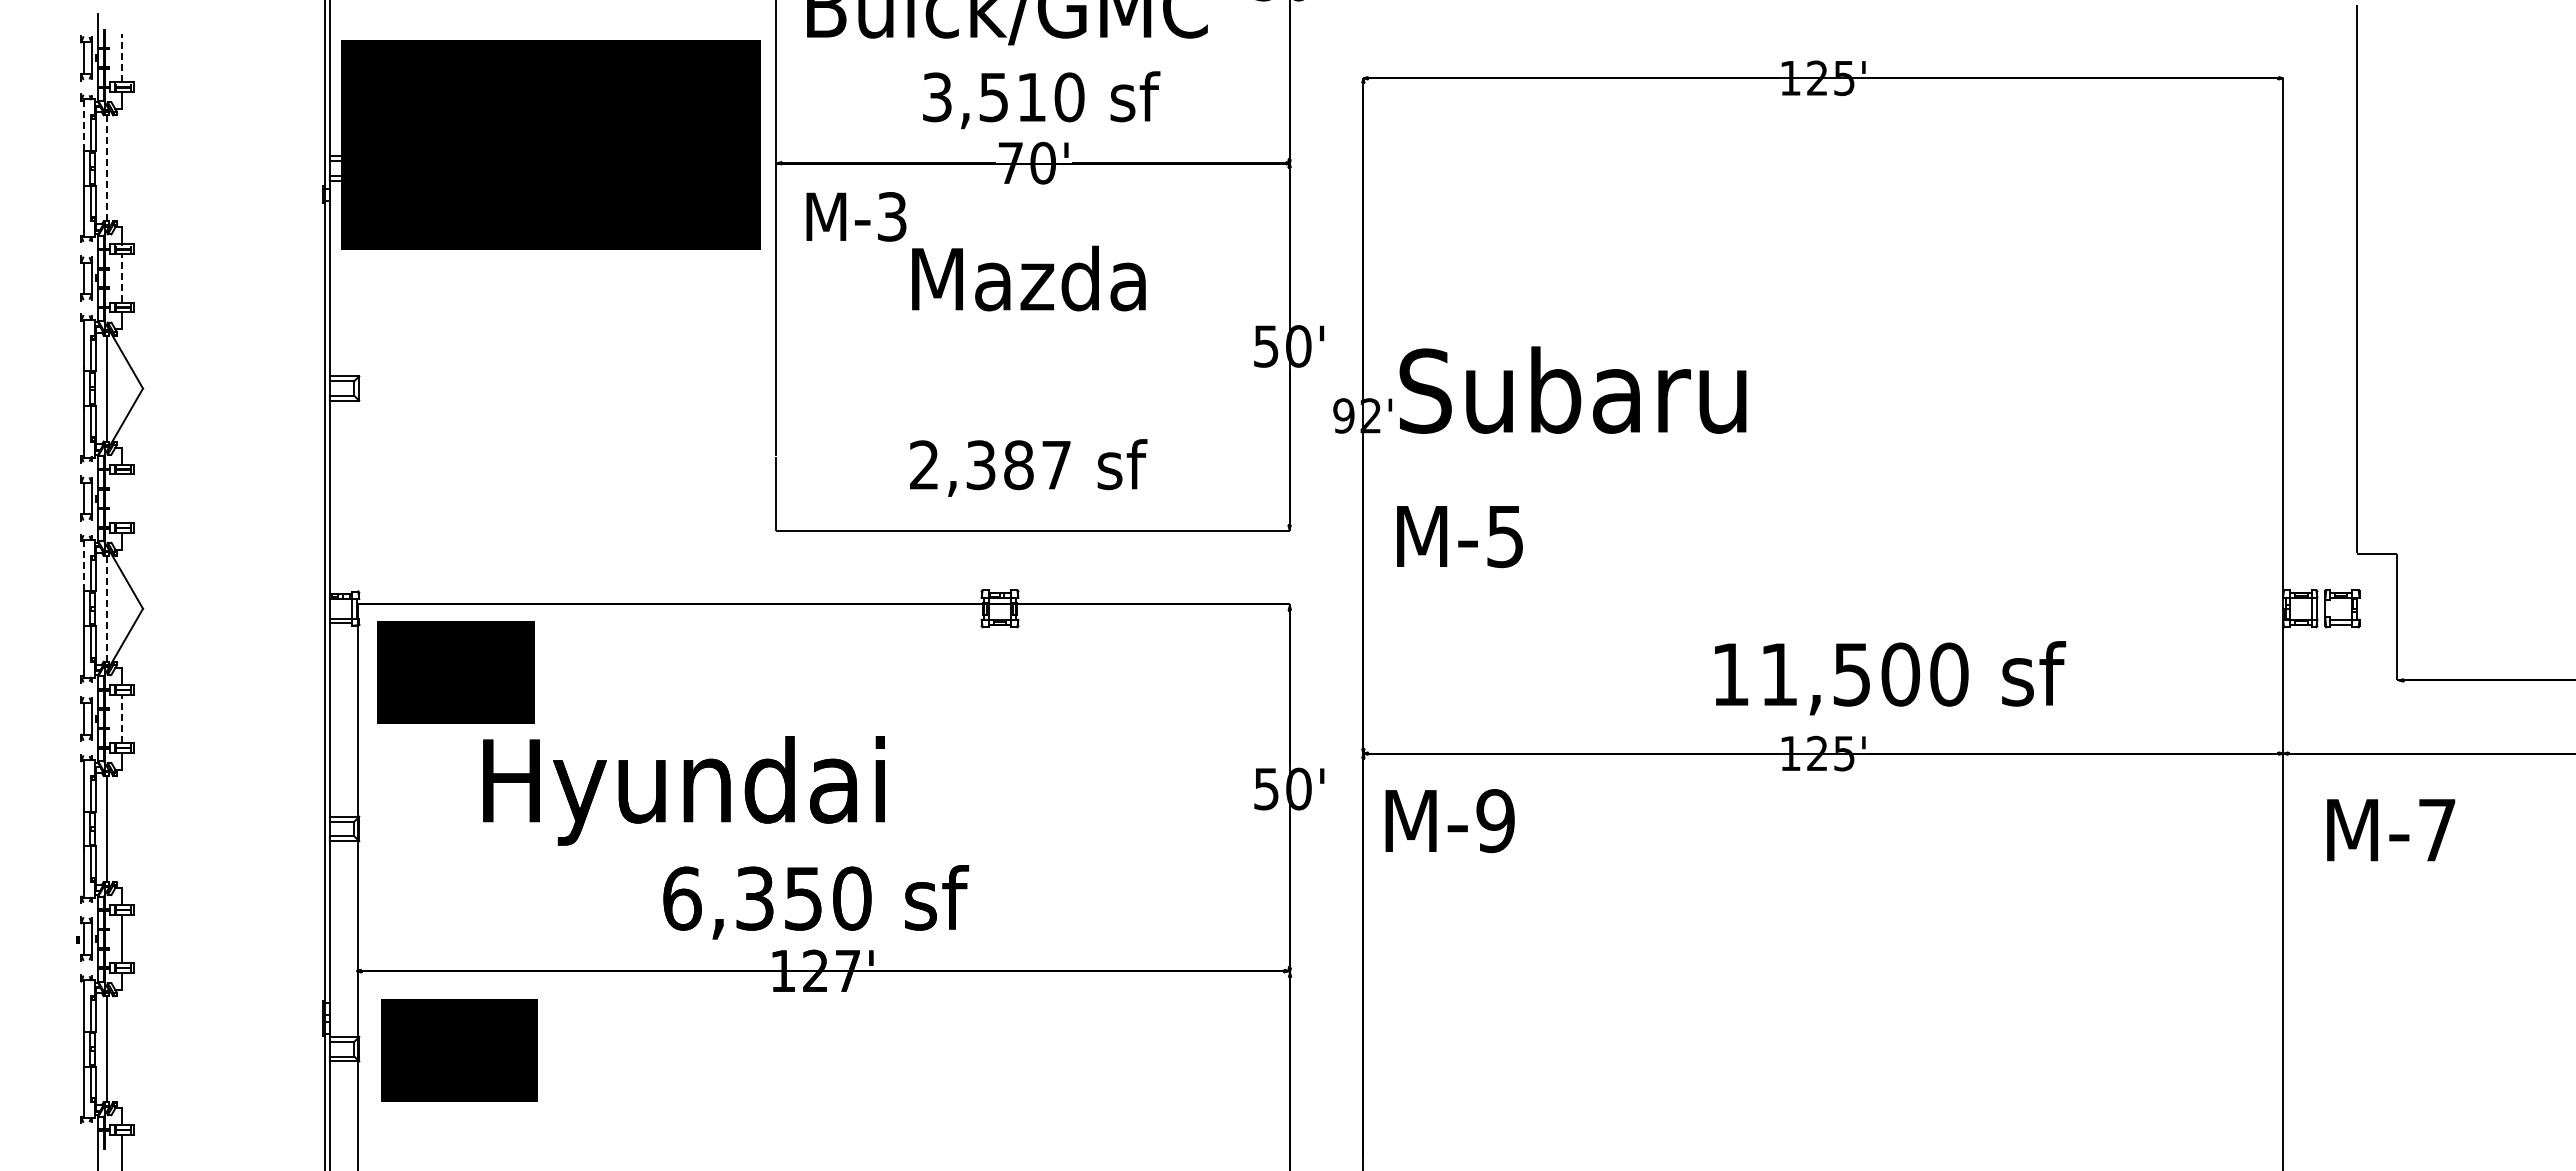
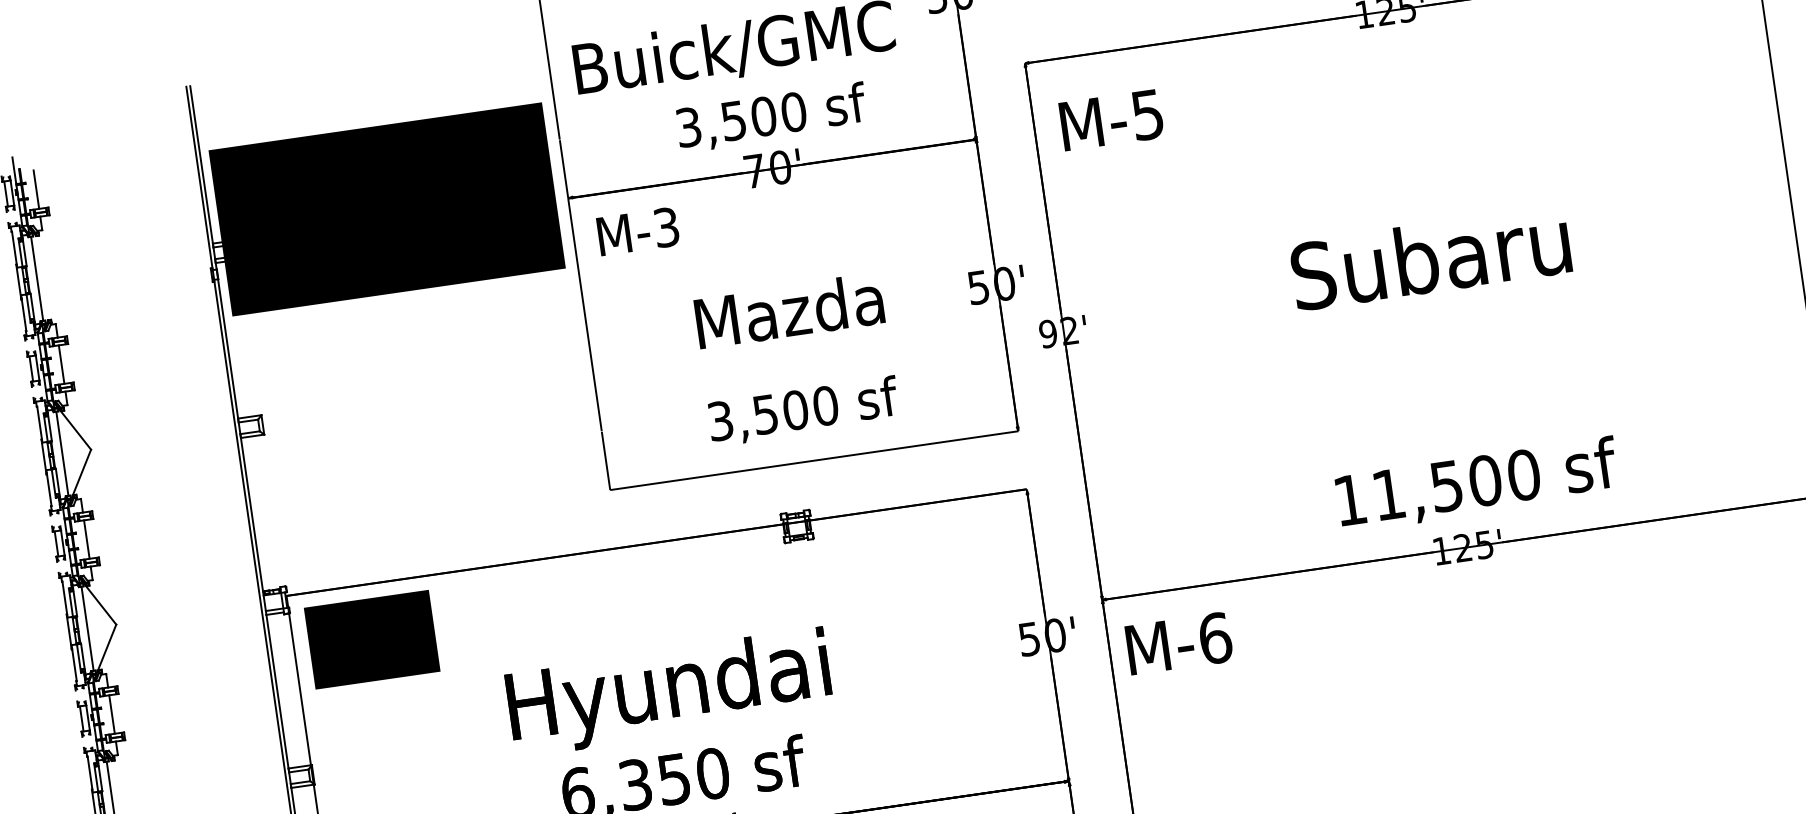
line: (121, 57) -> (36, 189), dashed -> solid
text: (1031, 97) -> (763, 116), 3,510 -> 3,500
line: (84, 128) -> (14, 249), dashed -> solid
line: (106, 168) -> (36, 279), dashed -> solid
line: (121, 277) -> (61, 363), dashed -> solid
text: (1028, 278) -> (789, 310), moved
text: (1572, 389) -> (1430, 257), moved
text: (990, 465) -> (773, 413), 2,387 -> 3,500
line: (121, 498) -> (86, 539), added
text: (1459, 537) -> (1111, 120), moved
line: (84, 568) -> (65, 599), dashed -> solid
line: (106, 608) -> (87, 628), dashed -> solid
text: (1890, 678) -> (1477, 485), moved
line: (121, 718) -> (111, 714), dashed -> solid
text: (683, 790) -> (669, 692), moved
text: (1495, 821) -> (1215, 638), M-9 -> M-6

